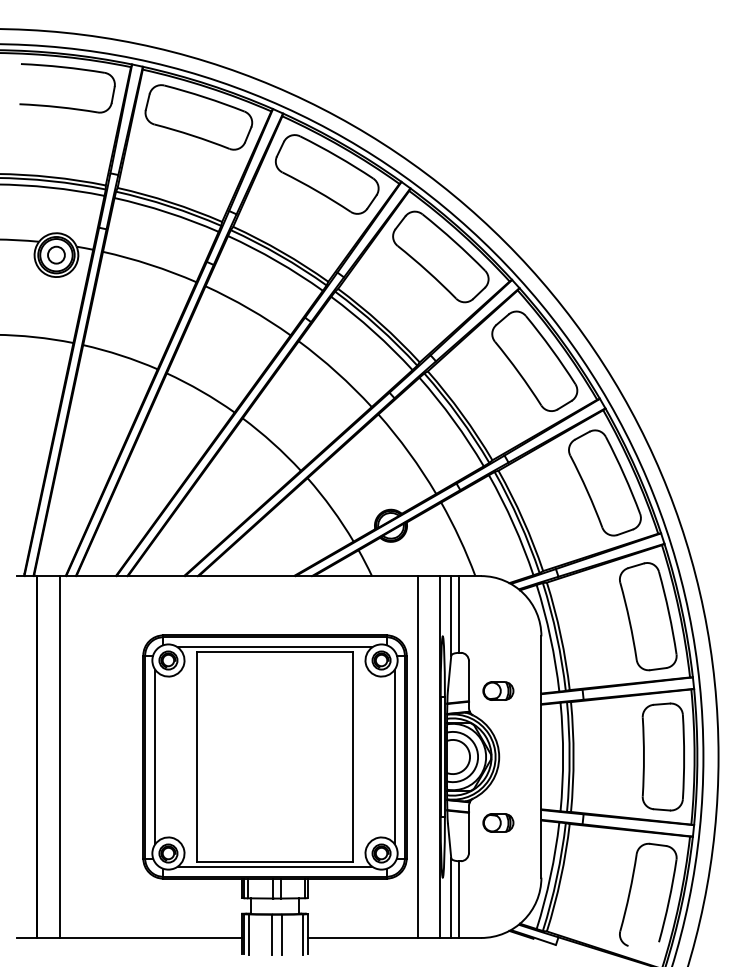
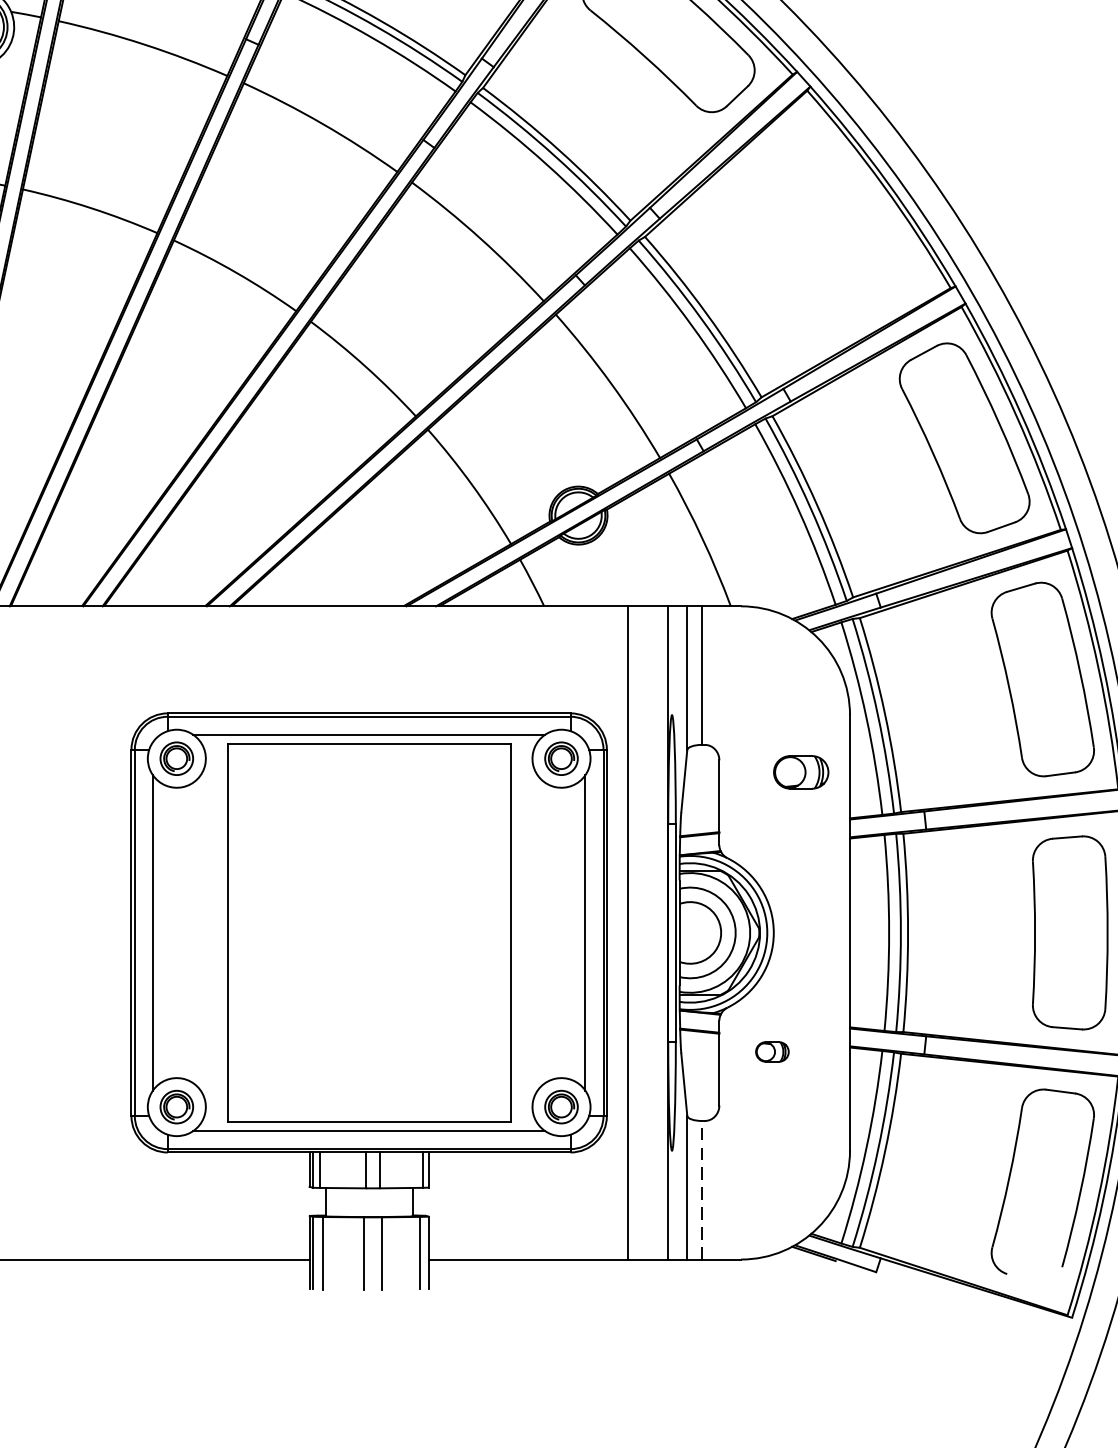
part: (534, 360) -> (837, 217), removed
part: (498, 690) -> (801, 771), moved
part: (498, 822) -> (772, 1051), size x0.6
line: (459, 899) -> (702, 1190), solid -> dashed

